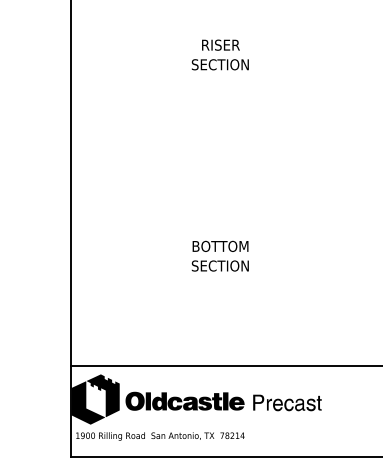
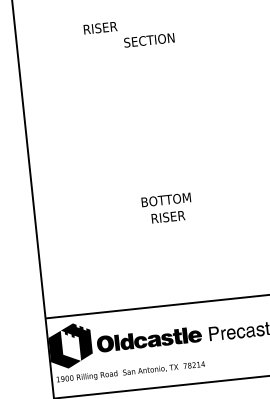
text: (220, 44) -> (100, 27), moved
text: (219, 265) -> (167, 216), SECTION -> RISER

